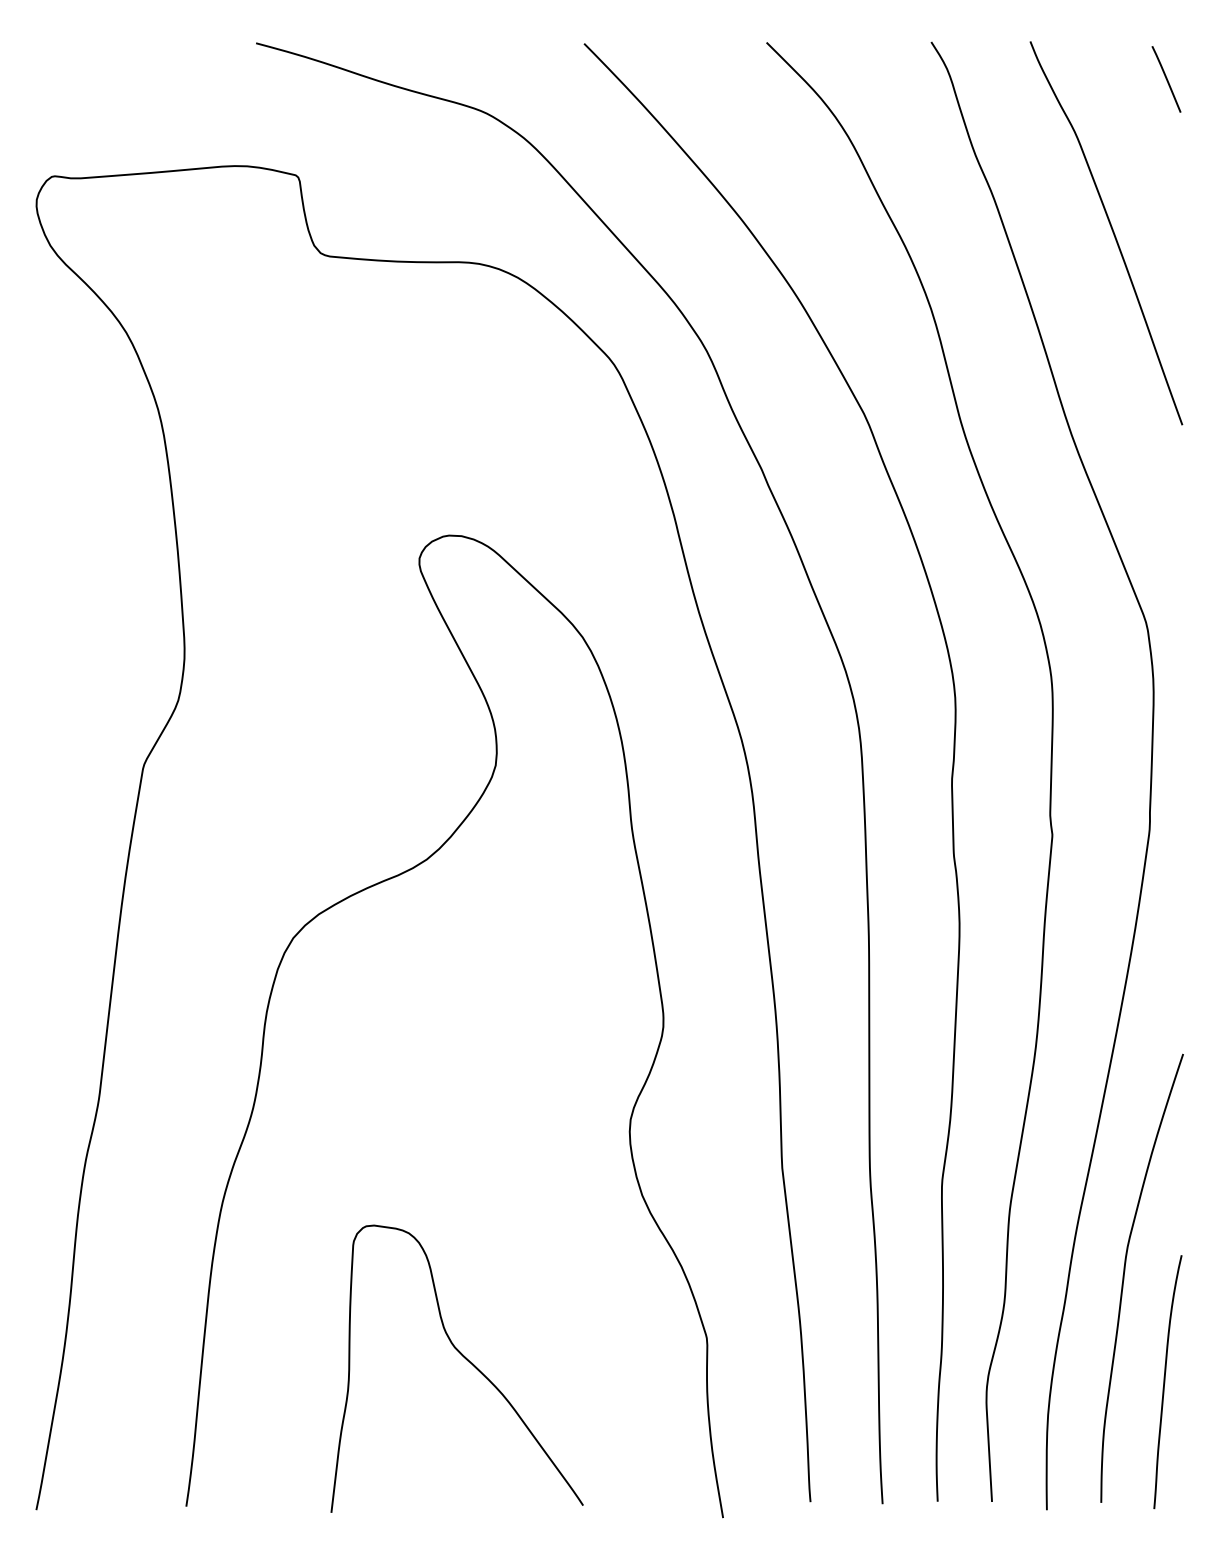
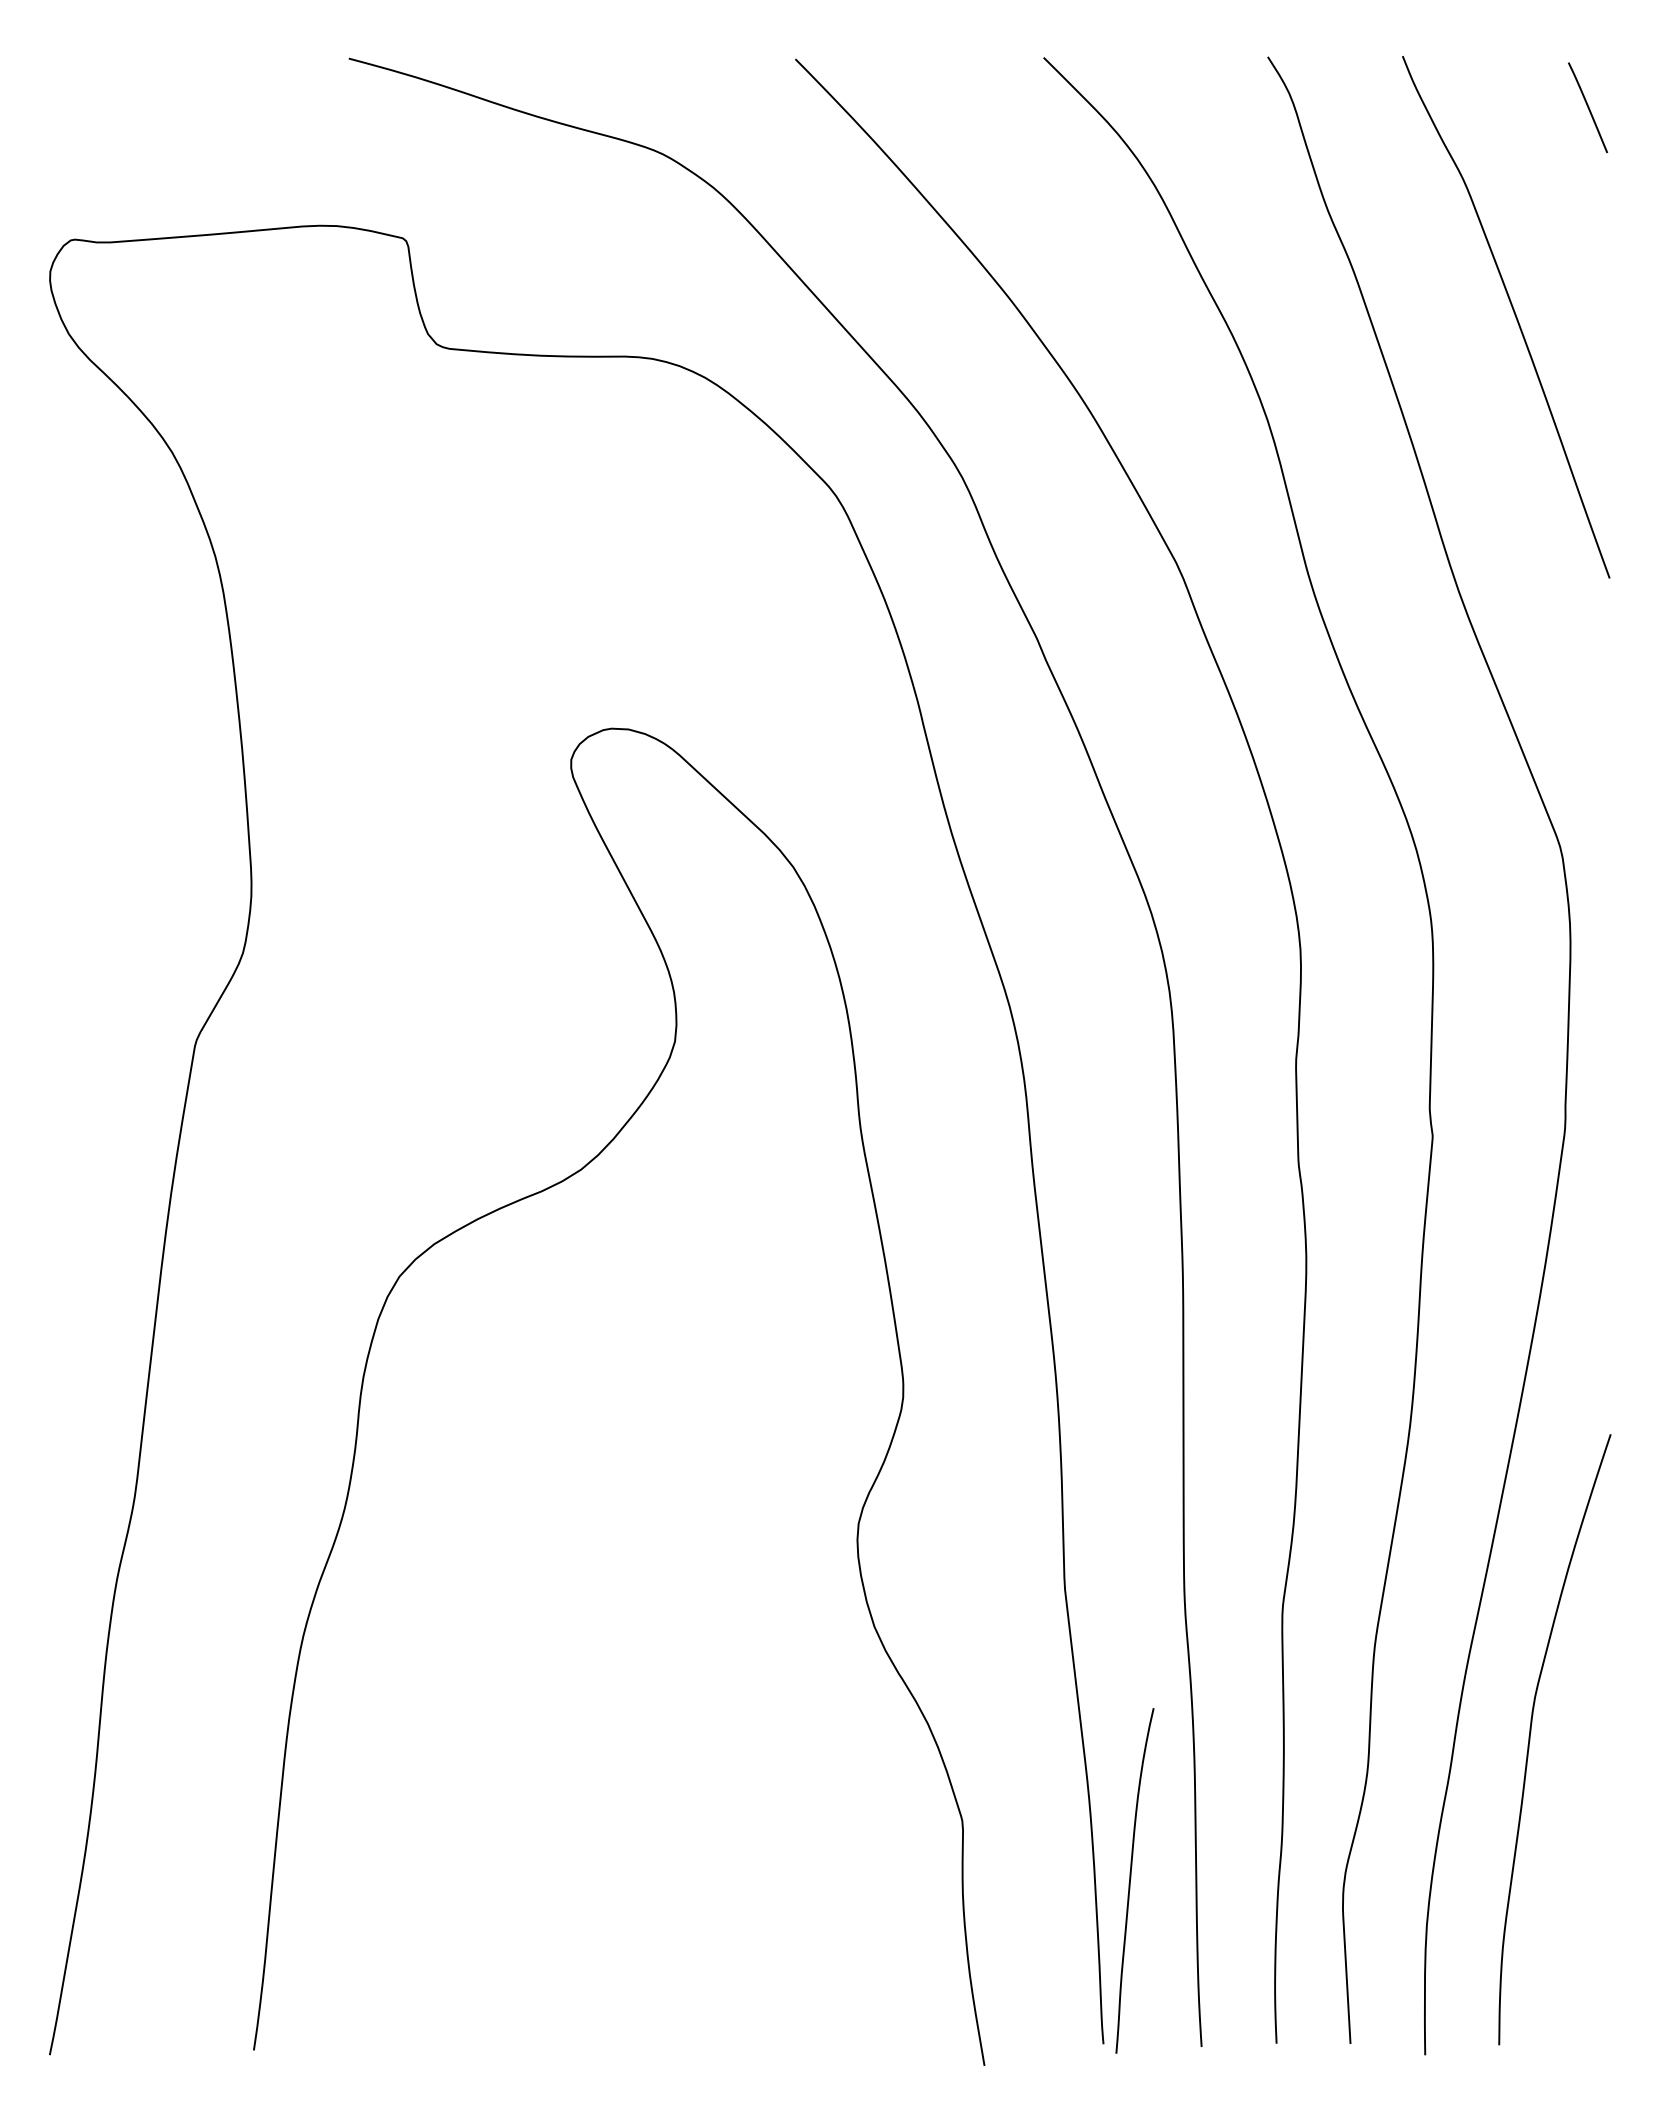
curve: (465, 1359) -> (633, 1849), removed
curve: (1165, 1380) -> (1131, 1878), moved

